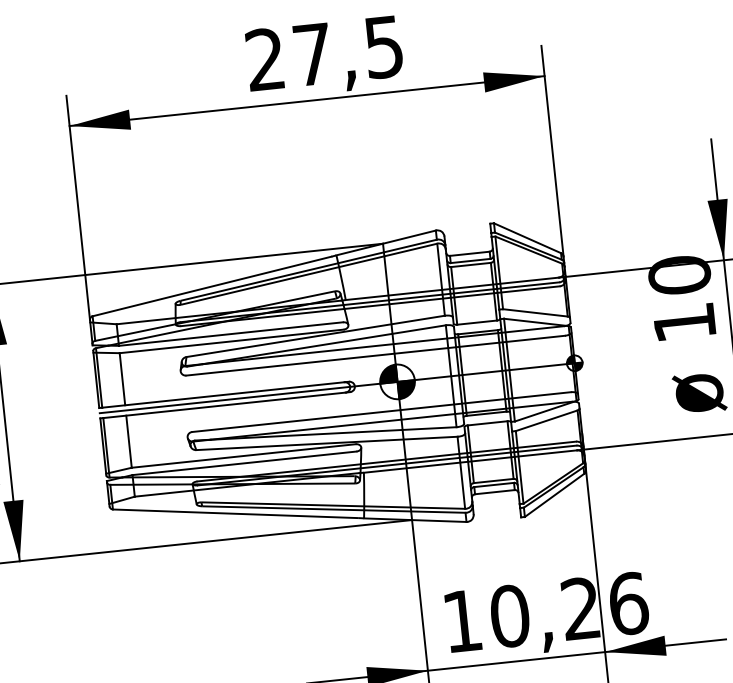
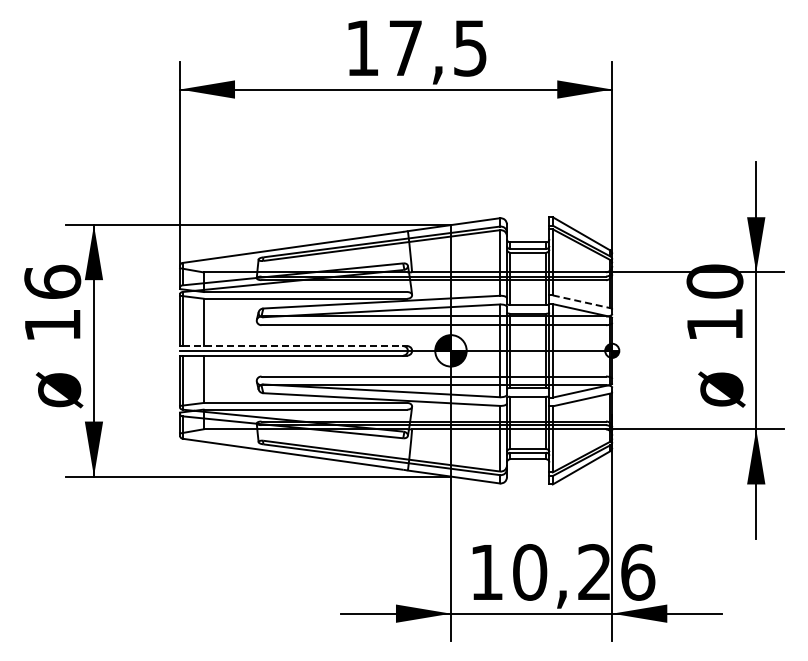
text: (264, 58) -> (361, 47), 27,5 -> 17,5
line: (536, 312) -> (582, 301), solid -> dashed
line: (224, 395) -> (293, 346), solid -> dashed

